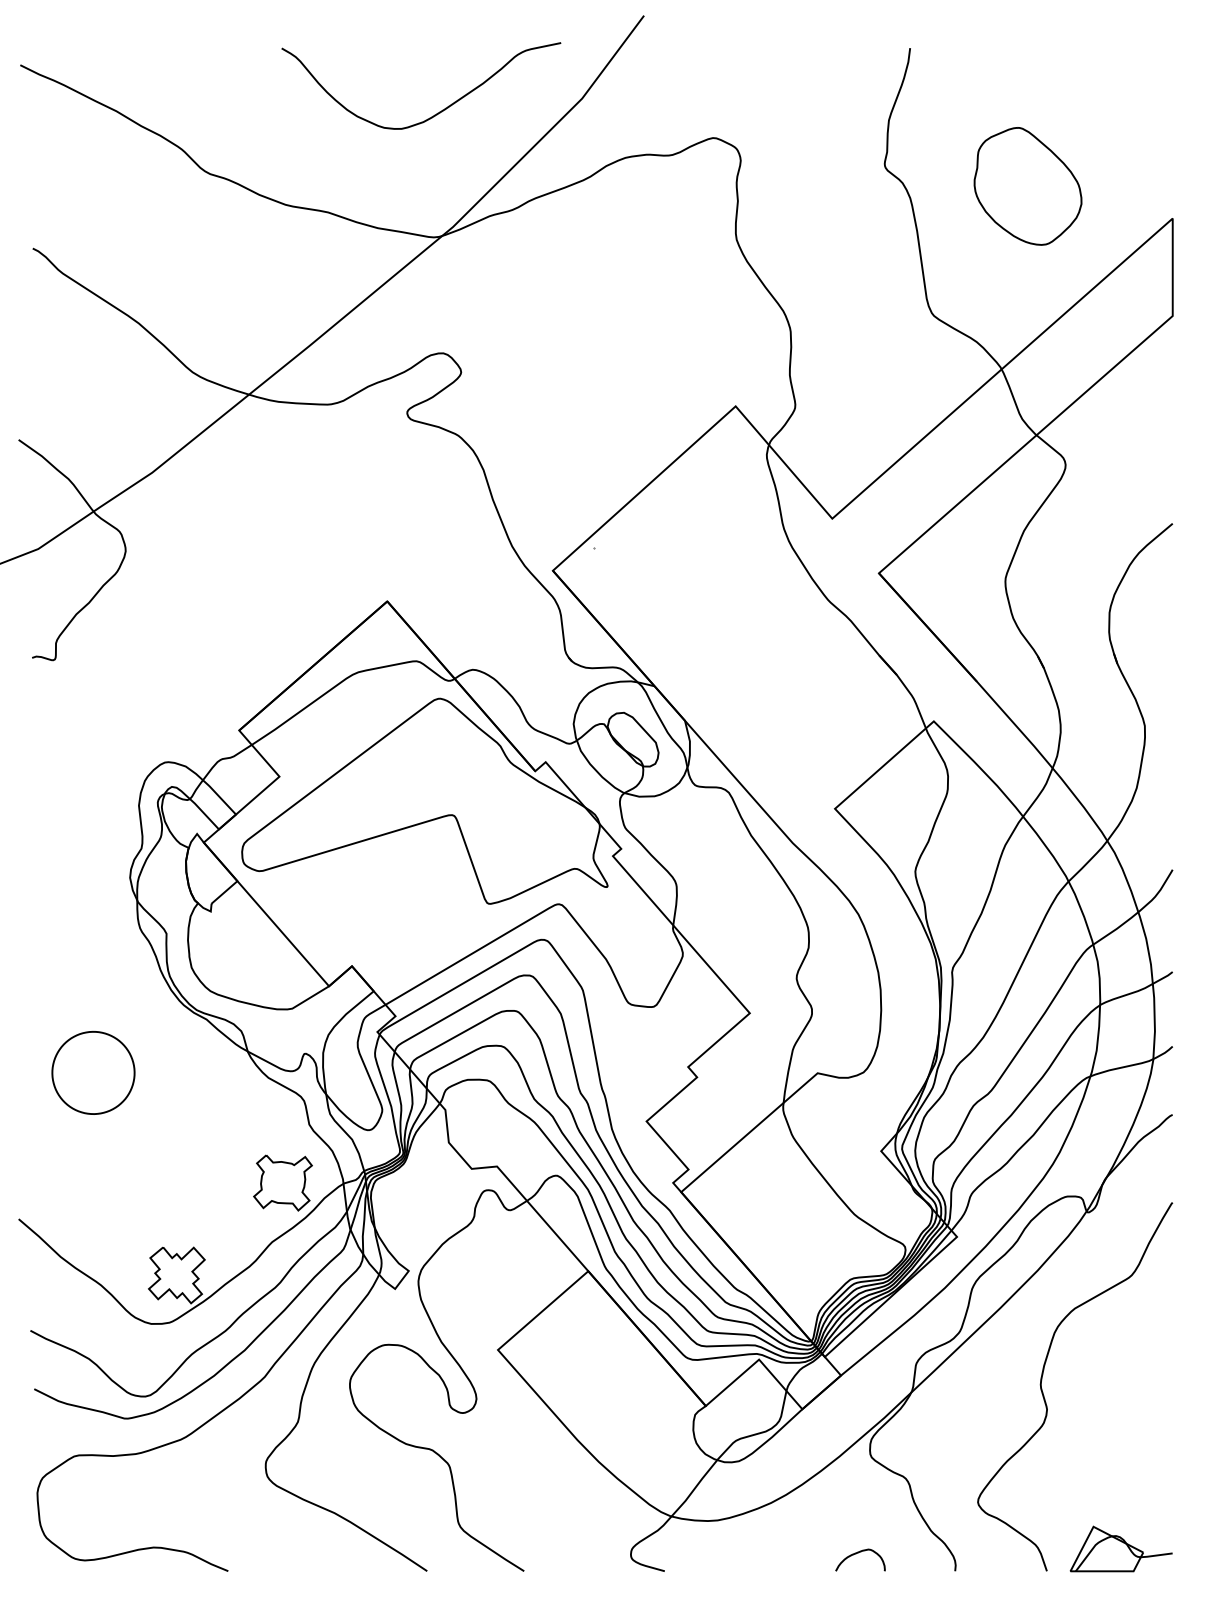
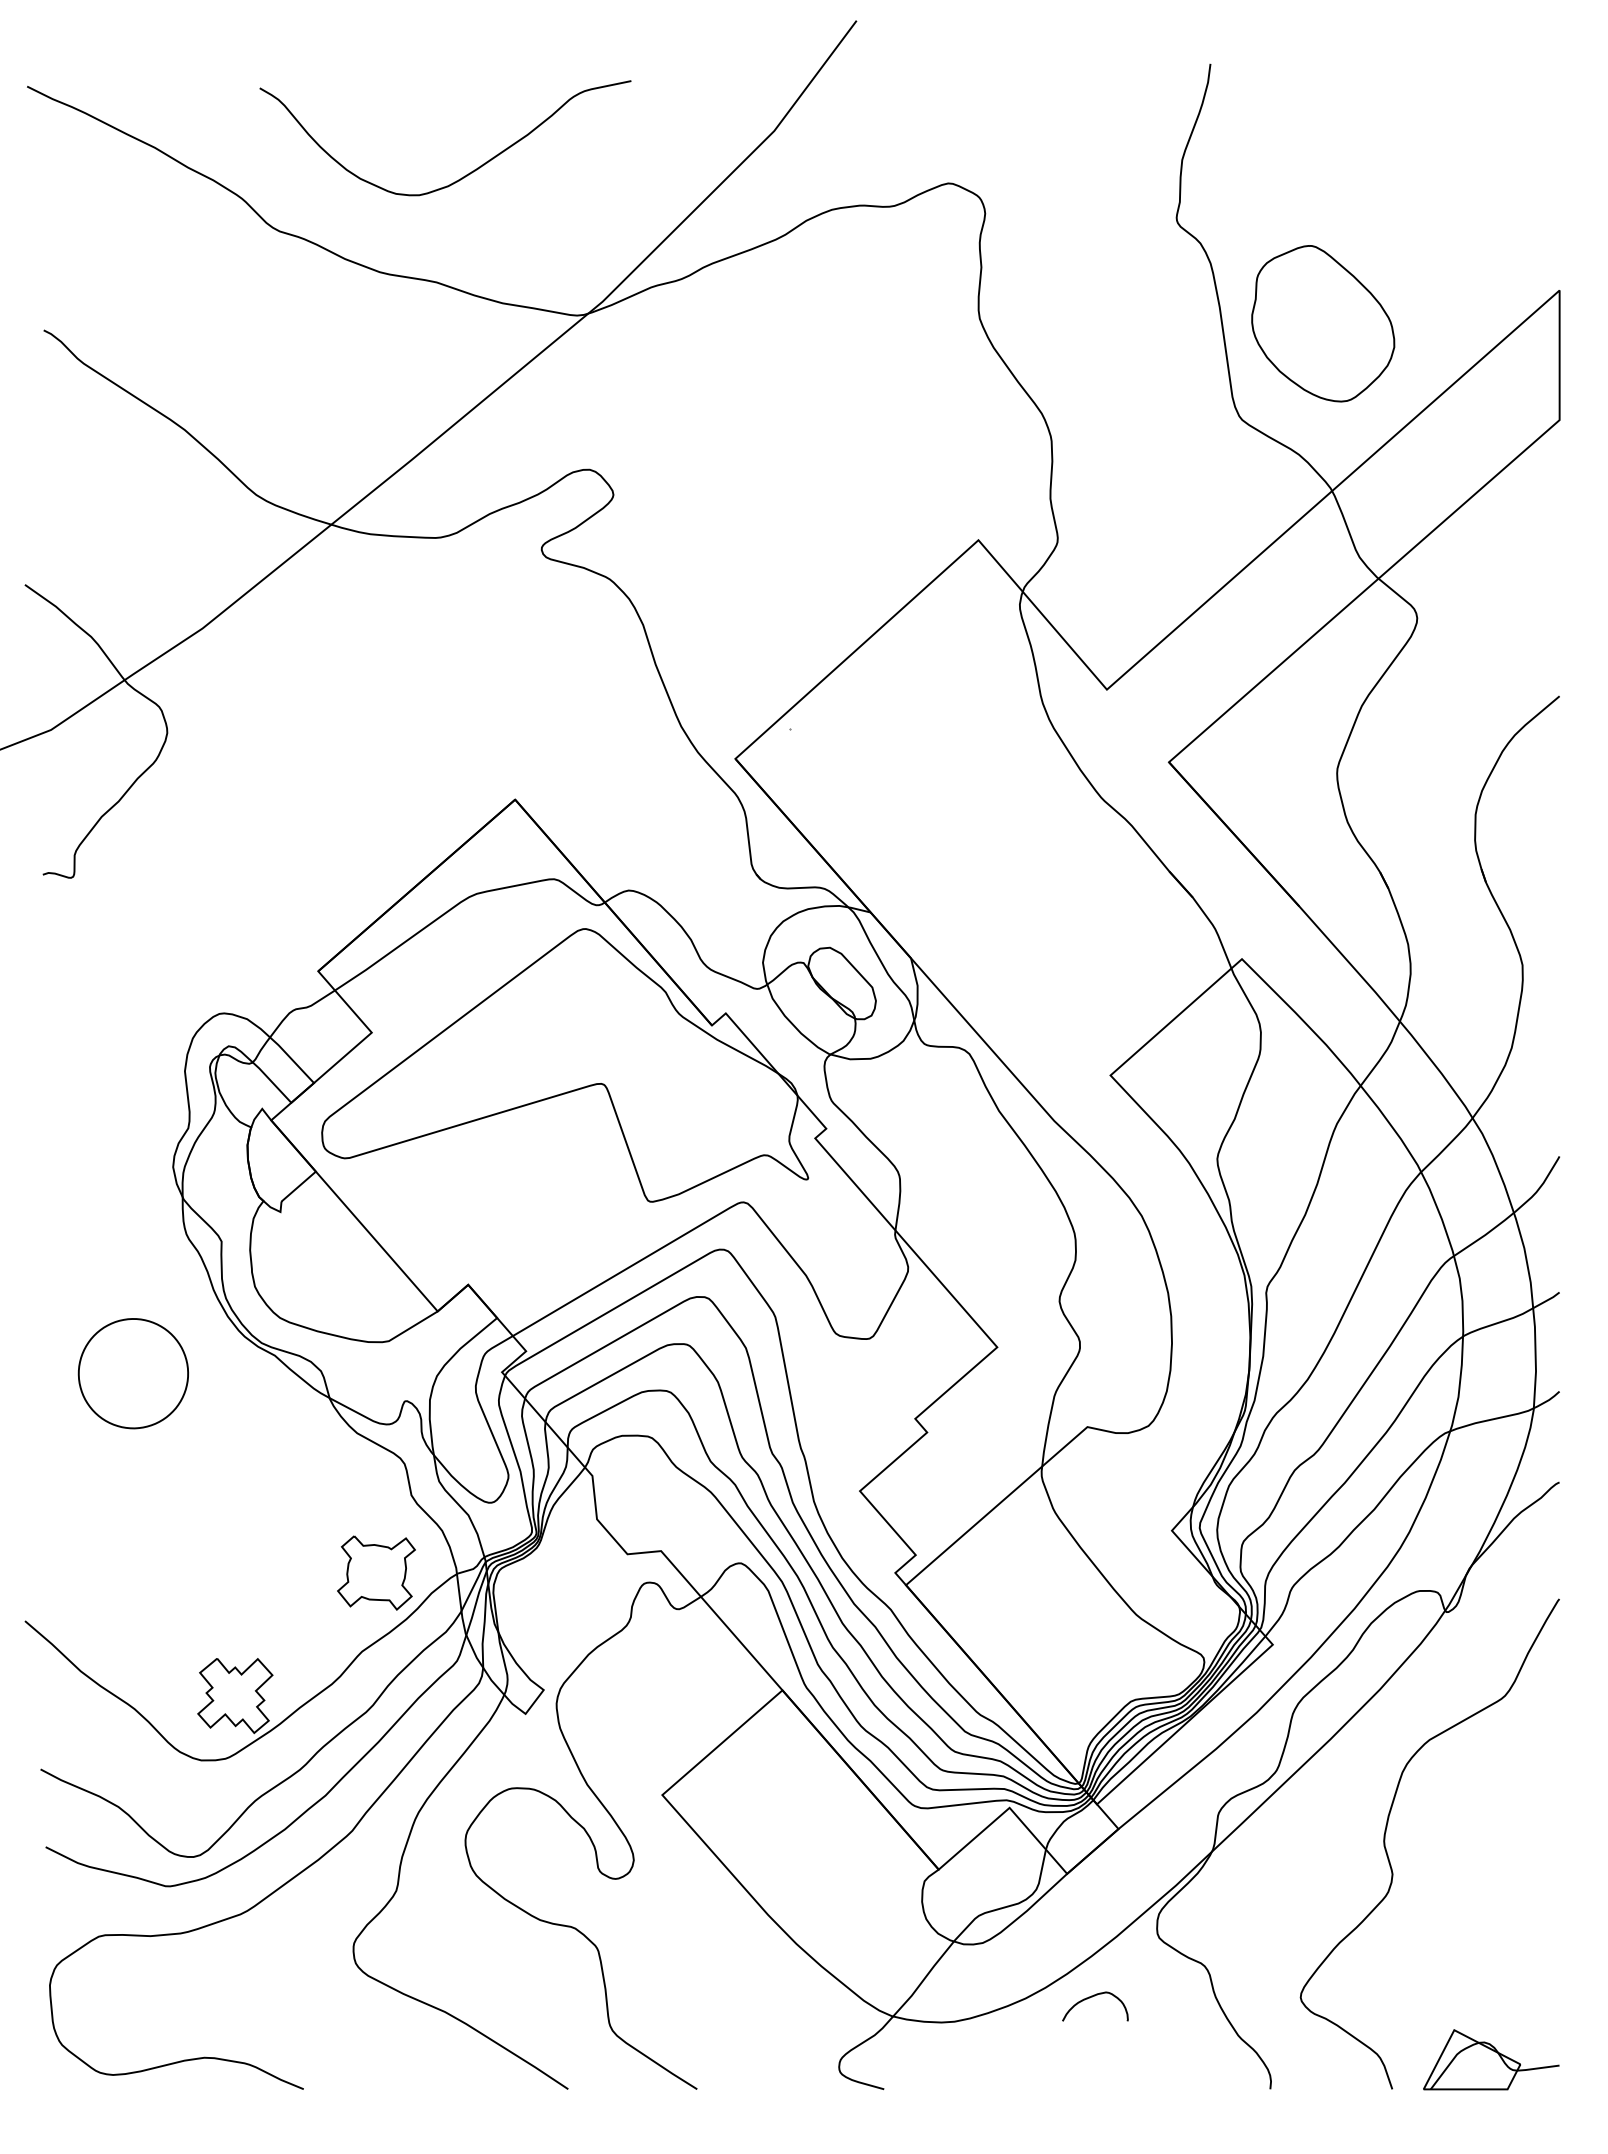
curve: (435, 114) -> (464, 175), moved
part: (1028, 186) -> (1323, 323), moved
part: (92, 1072) -> (132, 1373), moved
curve: (856, 1554) -> (1090, 1998), moved

